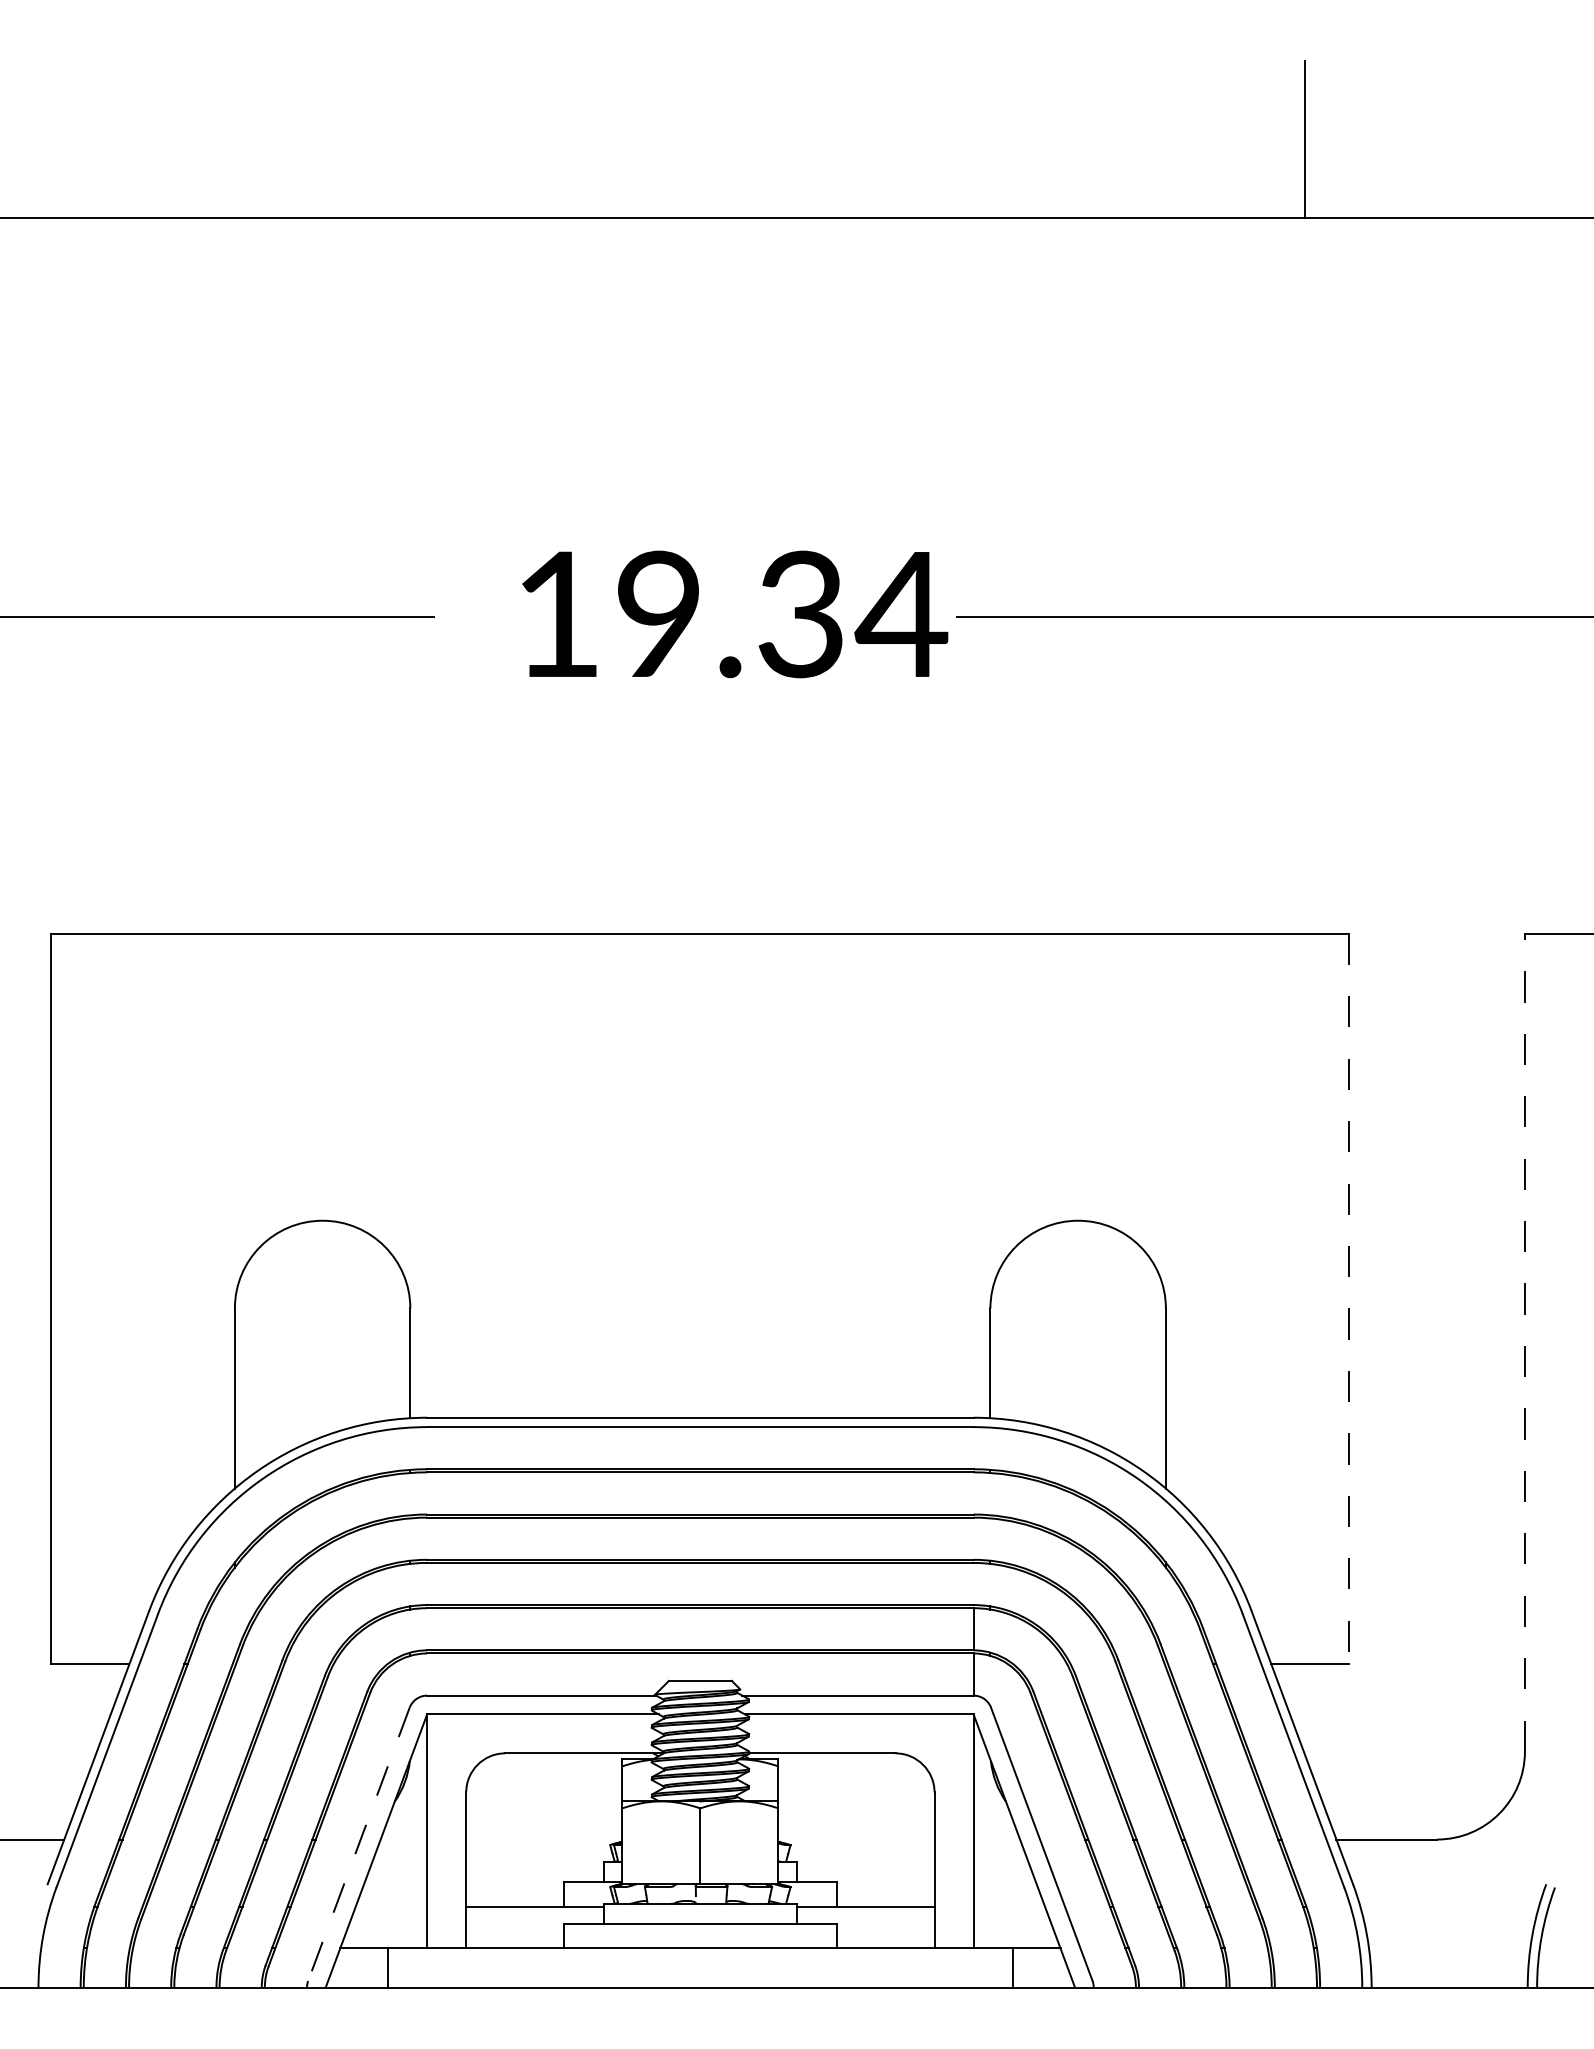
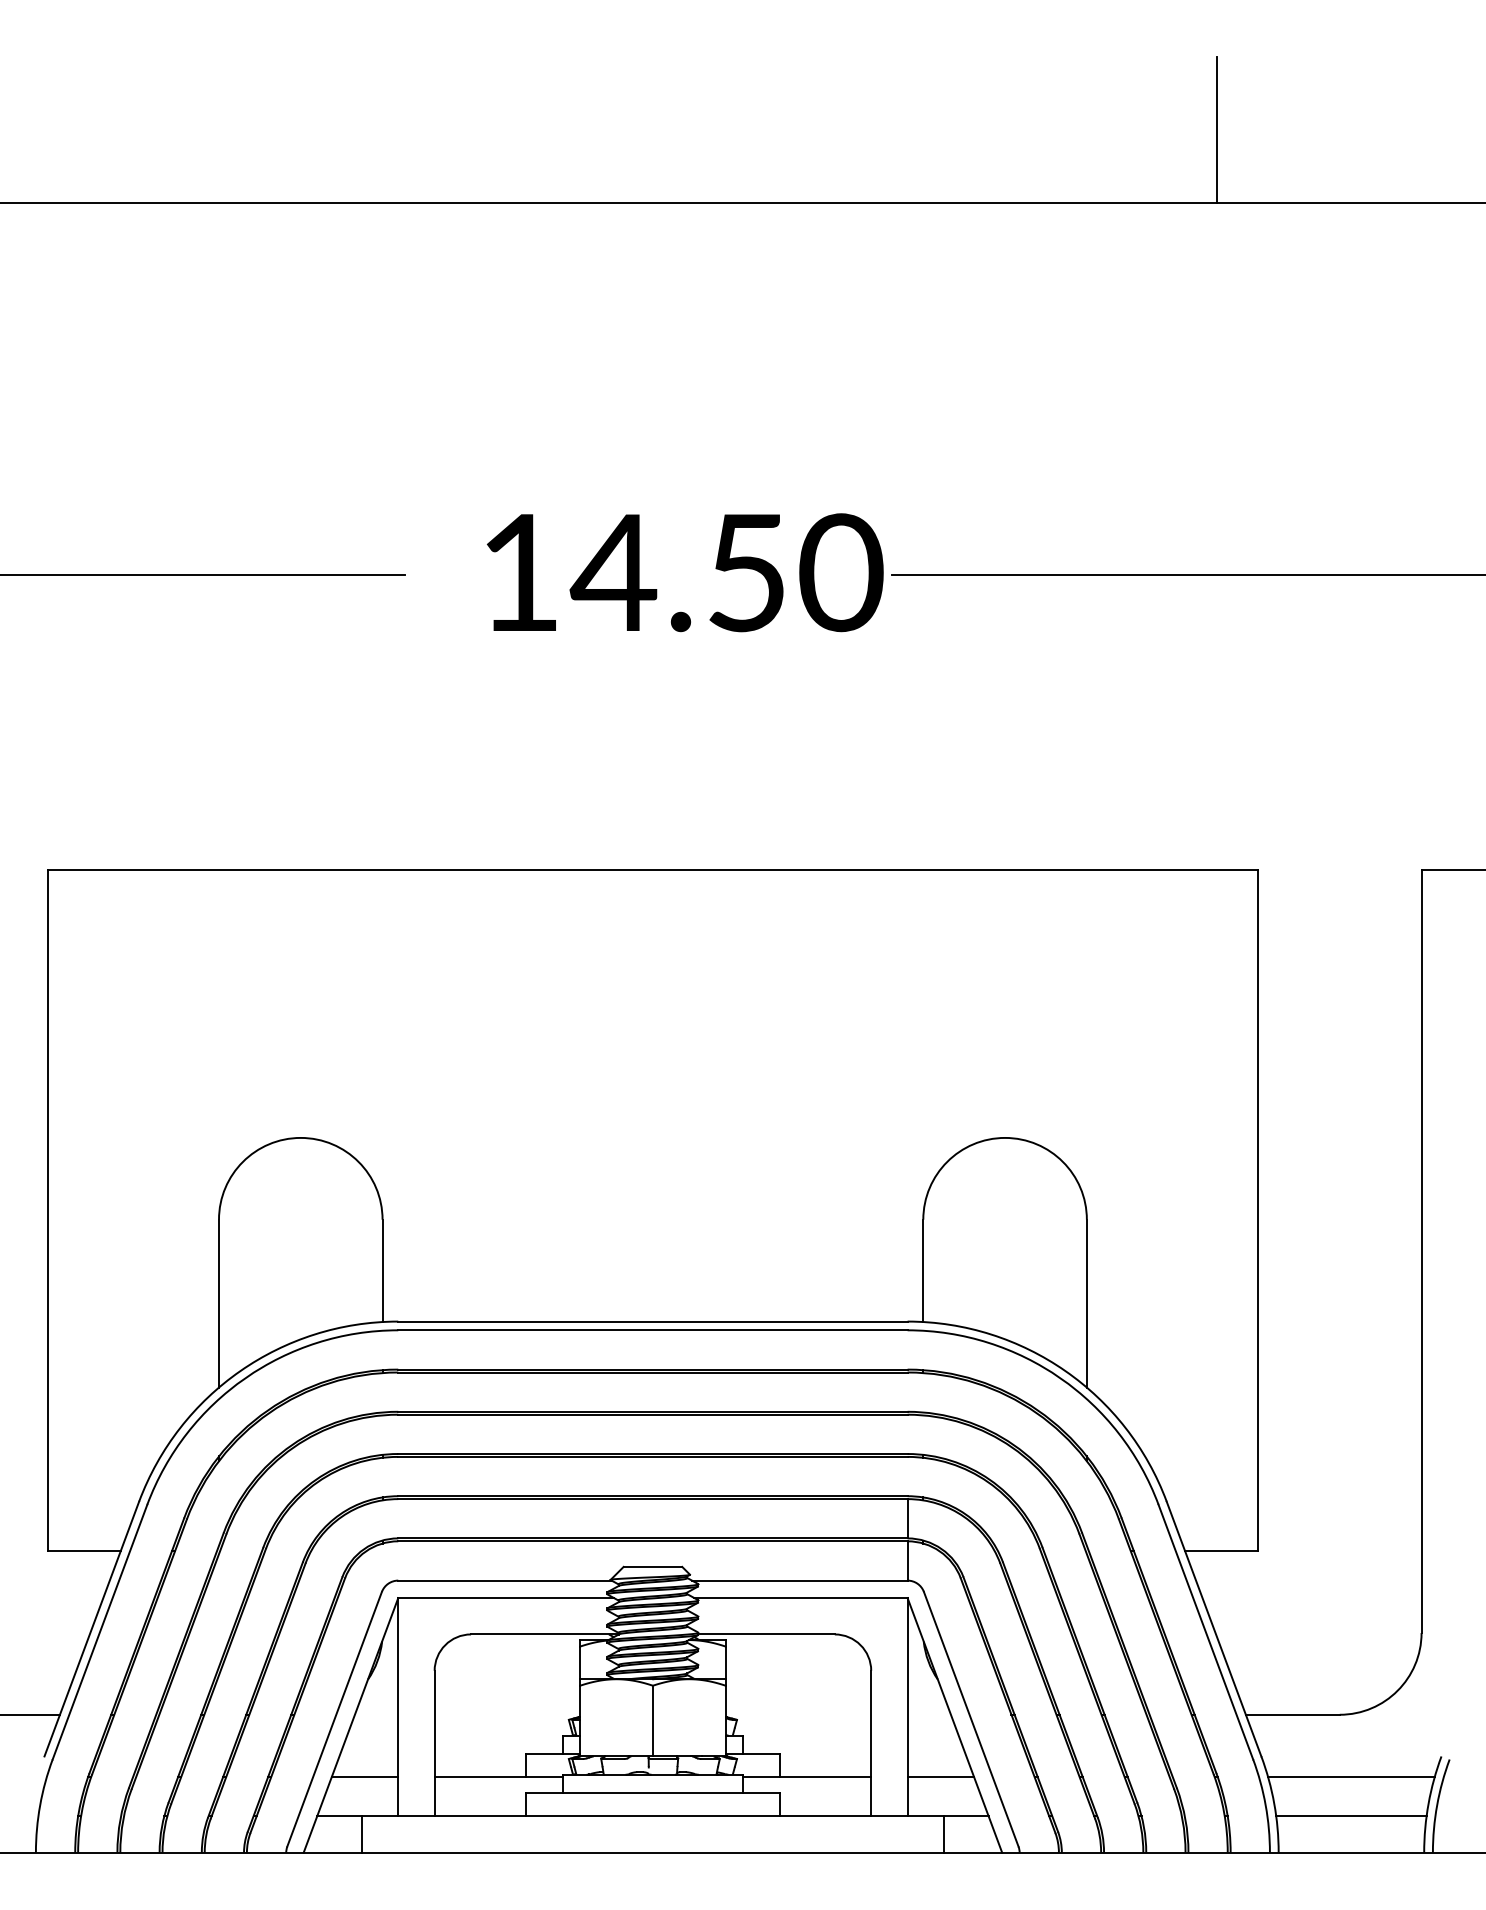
text: (779, 614) -> (726, 572), 19.34 -> 14.50
line: (1349, 1299) -> (1258, 1211), dashed -> solid
line: (1524, 1342) -> (1421, 1251), dashed -> solid
line: (358, 1844) -> (334, 1719), dashed -> solid
line: (391, 1906) -> (364, 1777), added
line: (1008, 1906) -> (940, 1777), added
line: (1449, 1906) -> (1351, 1777), added
line: (1449, 1948) -> (1351, 1816), added

